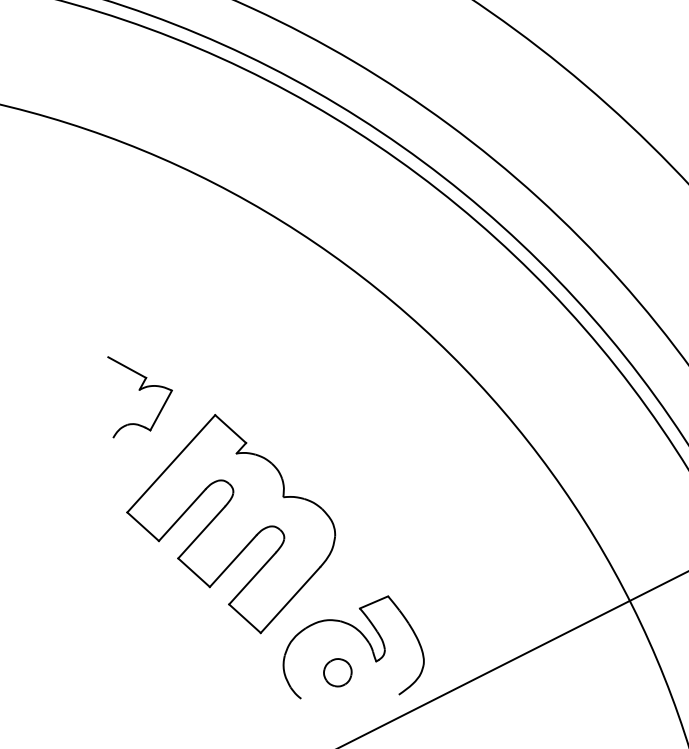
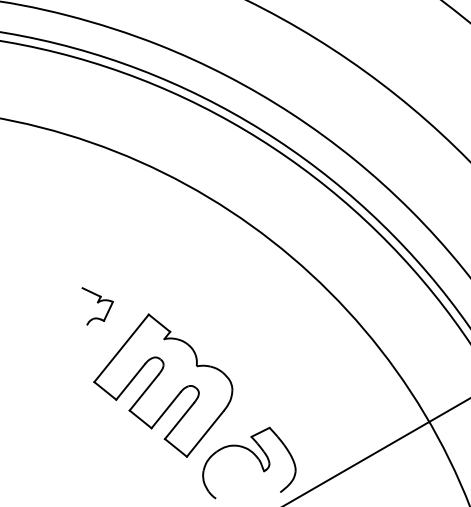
part: (138, 398) -> (97, 306), size x0.7
part: (338, 673) -> (239, 480), removed

